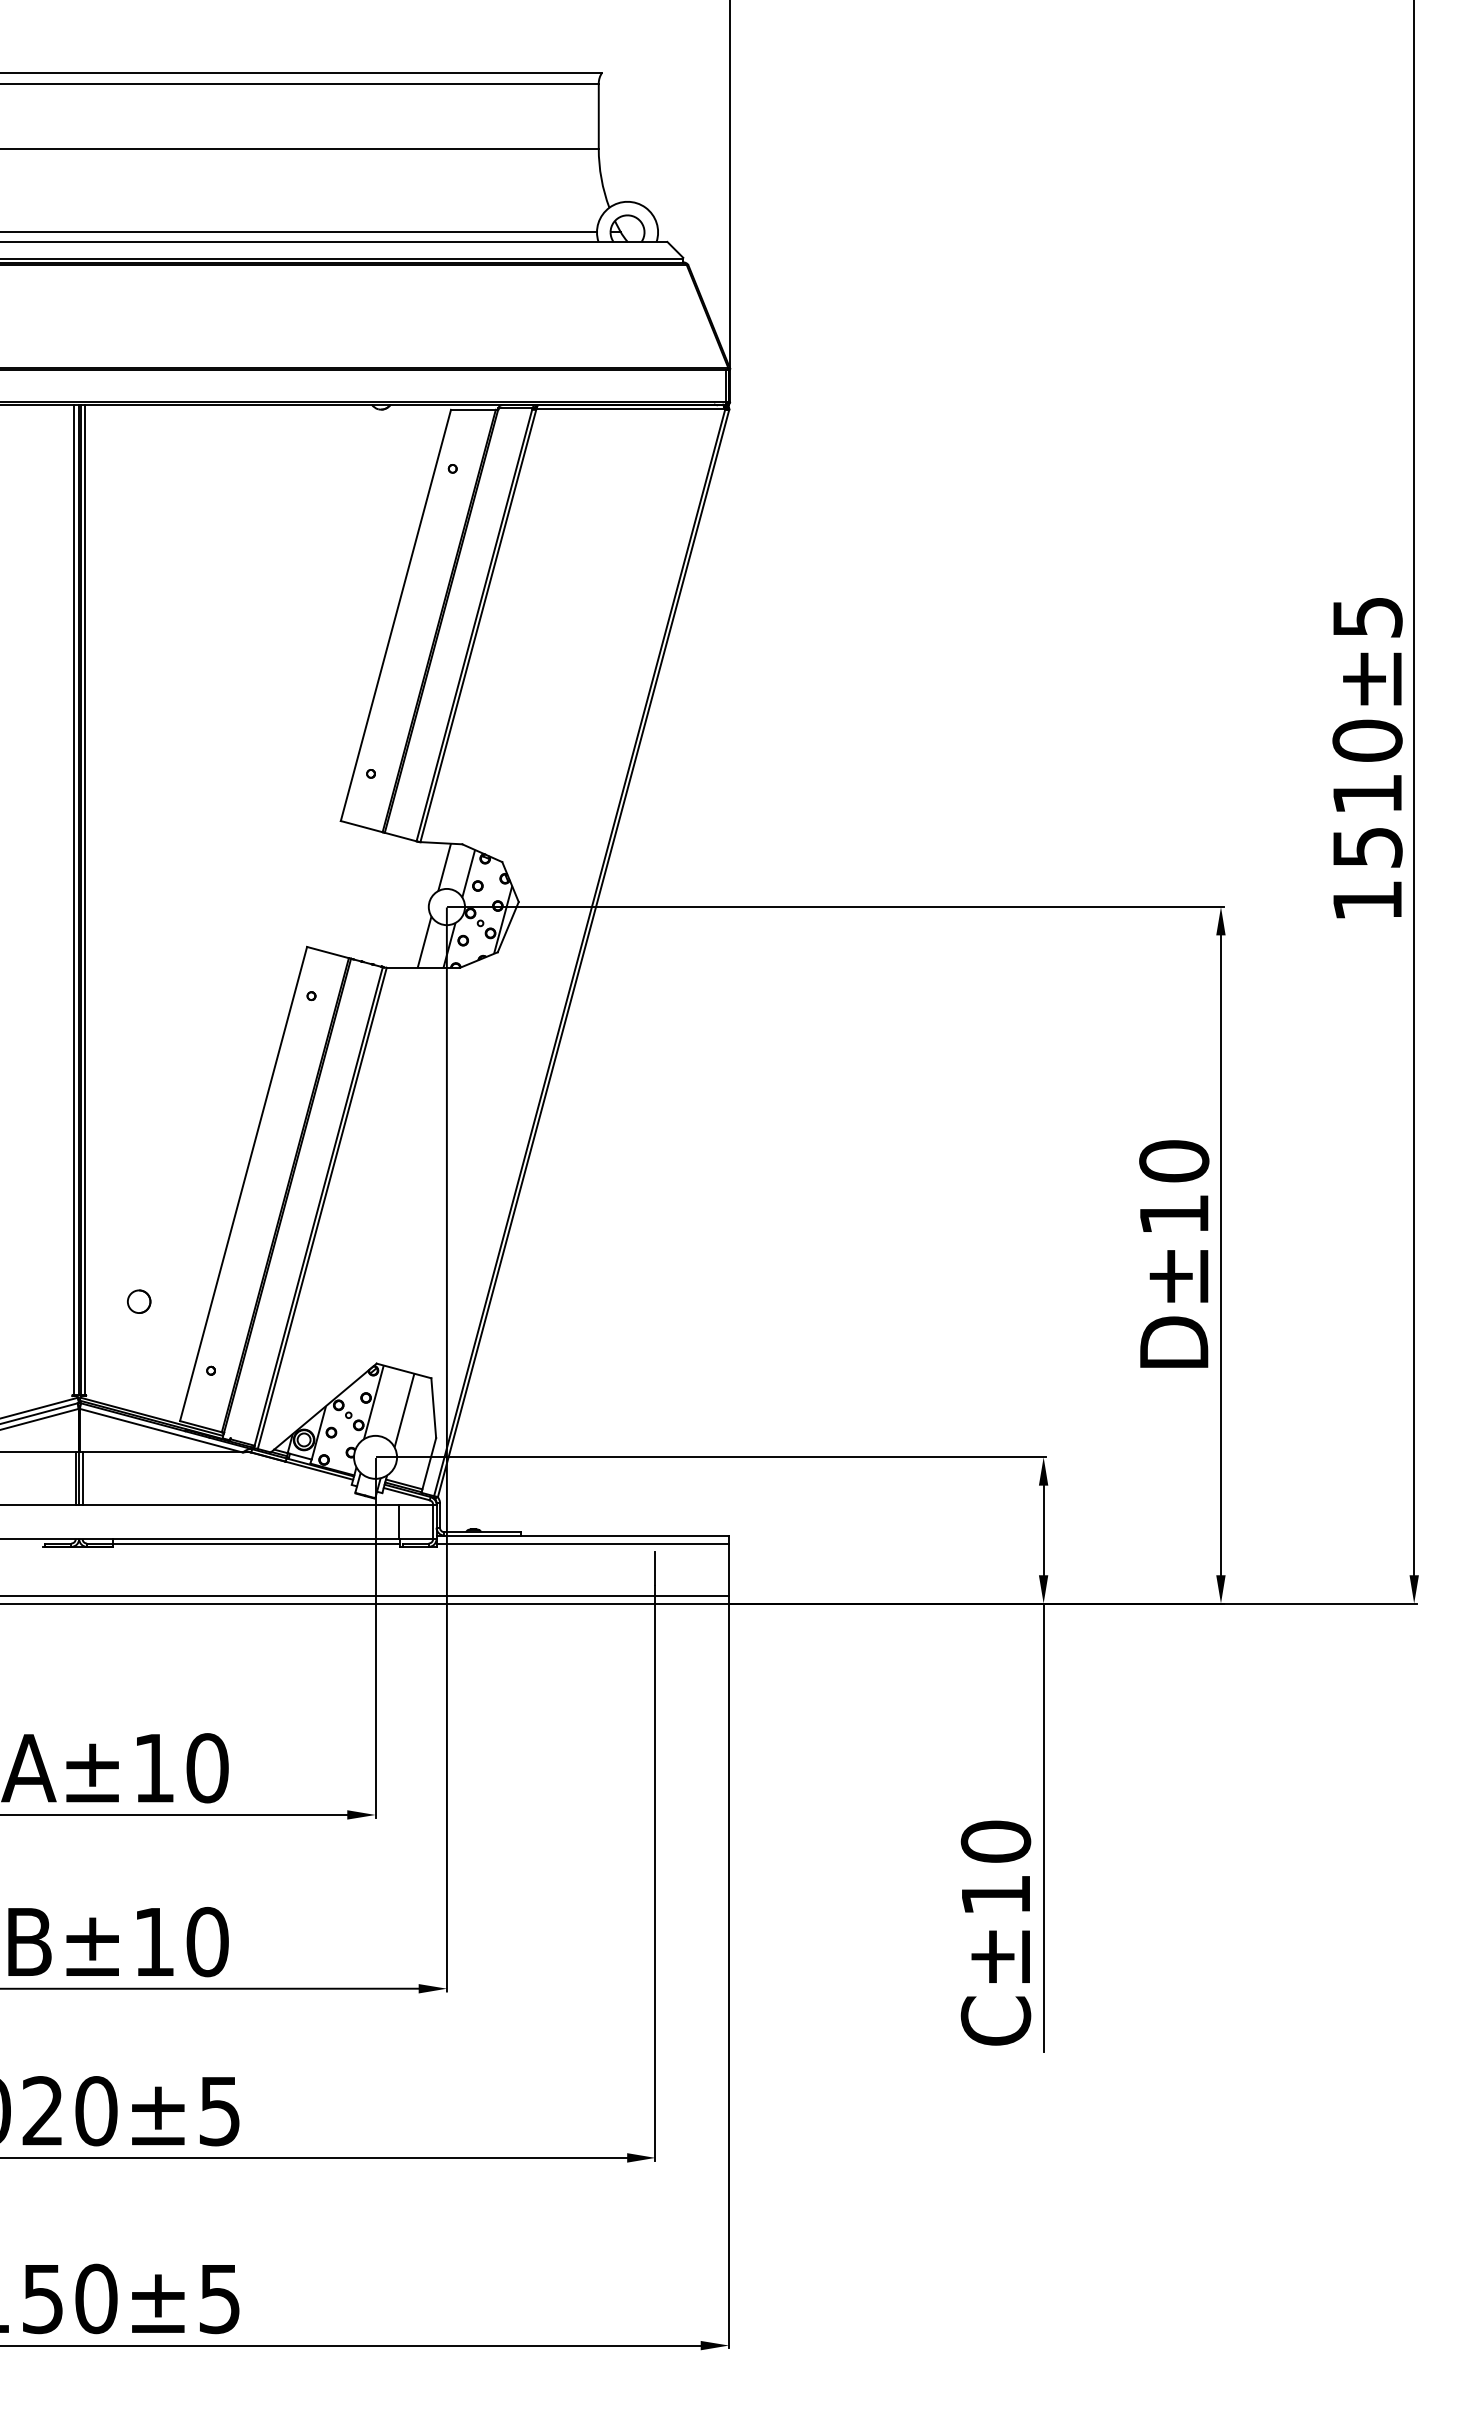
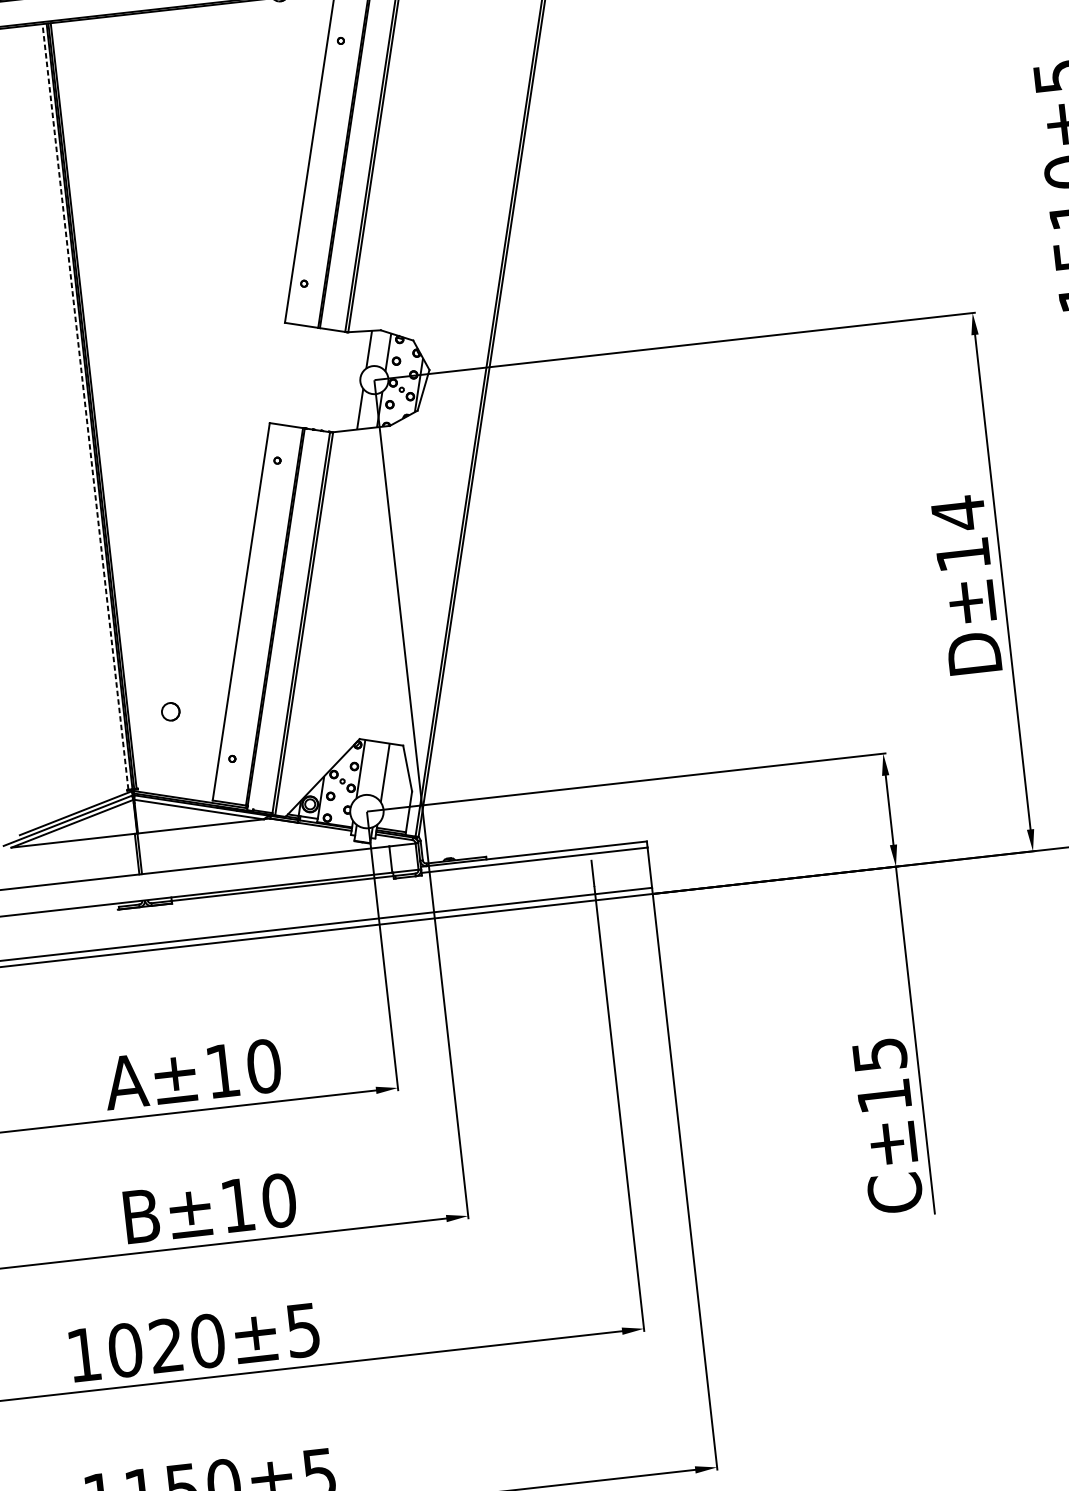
line: (73, 899) -> (85, 406), solid -> dashed
text: (1174, 1161) -> (958, 513), D±10 -> D±14
line: (82, 1478) -> (142, 853), removed
text: (995, 1841) -> (879, 1054), C±10 -> C±15

